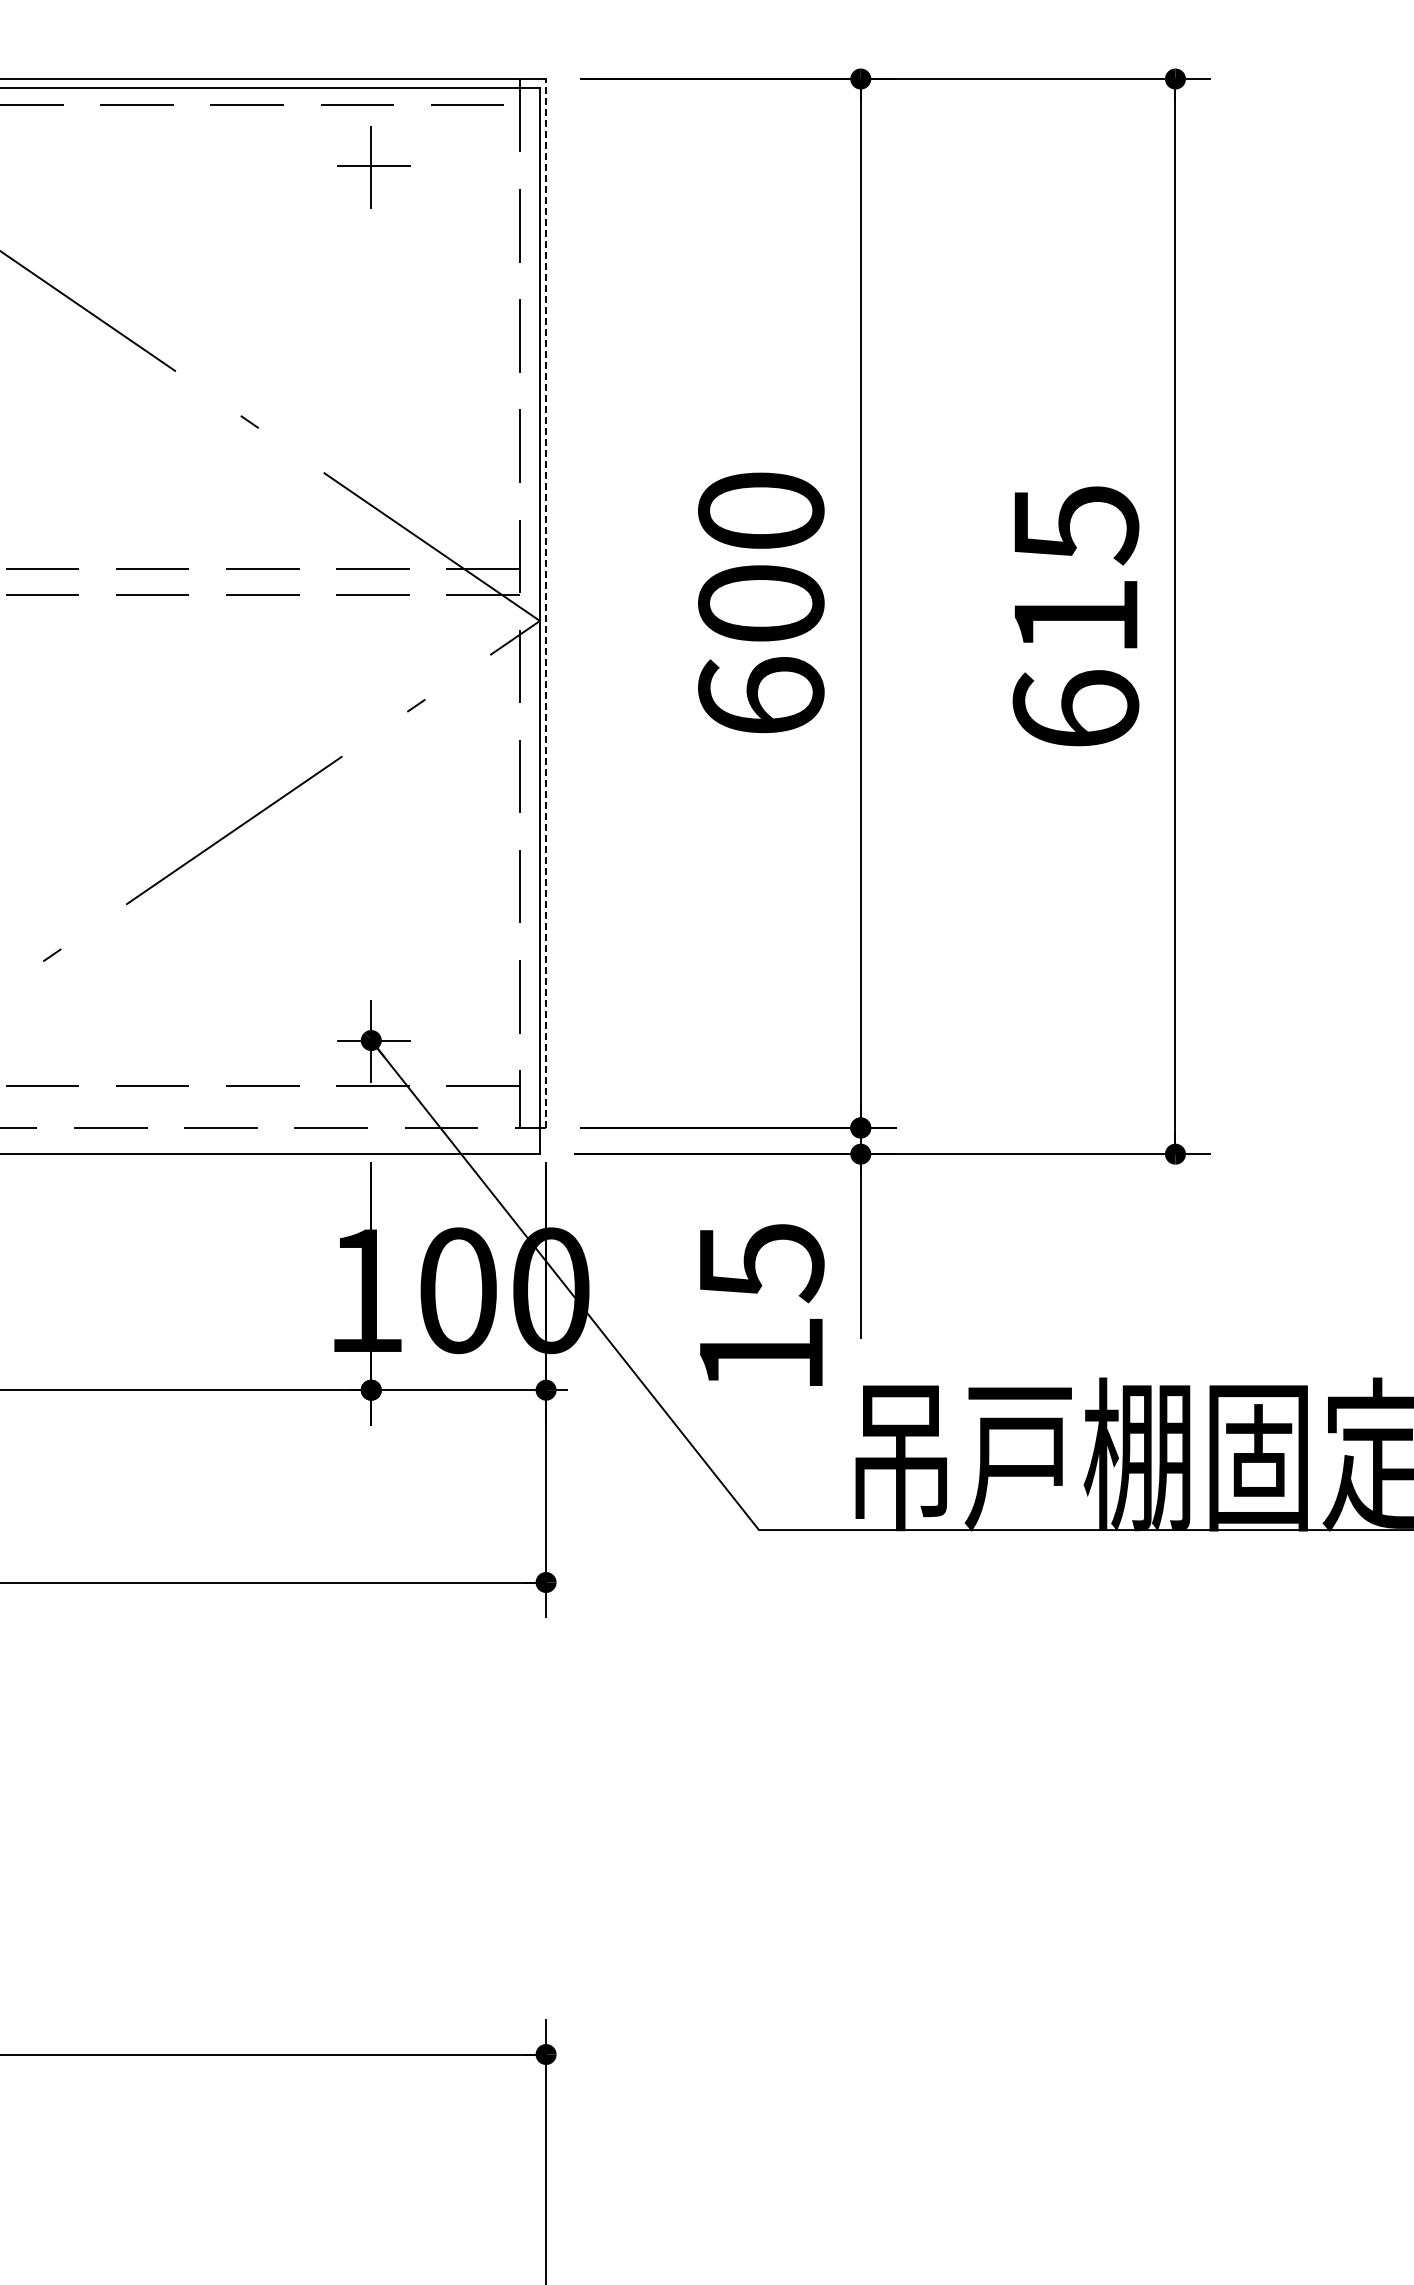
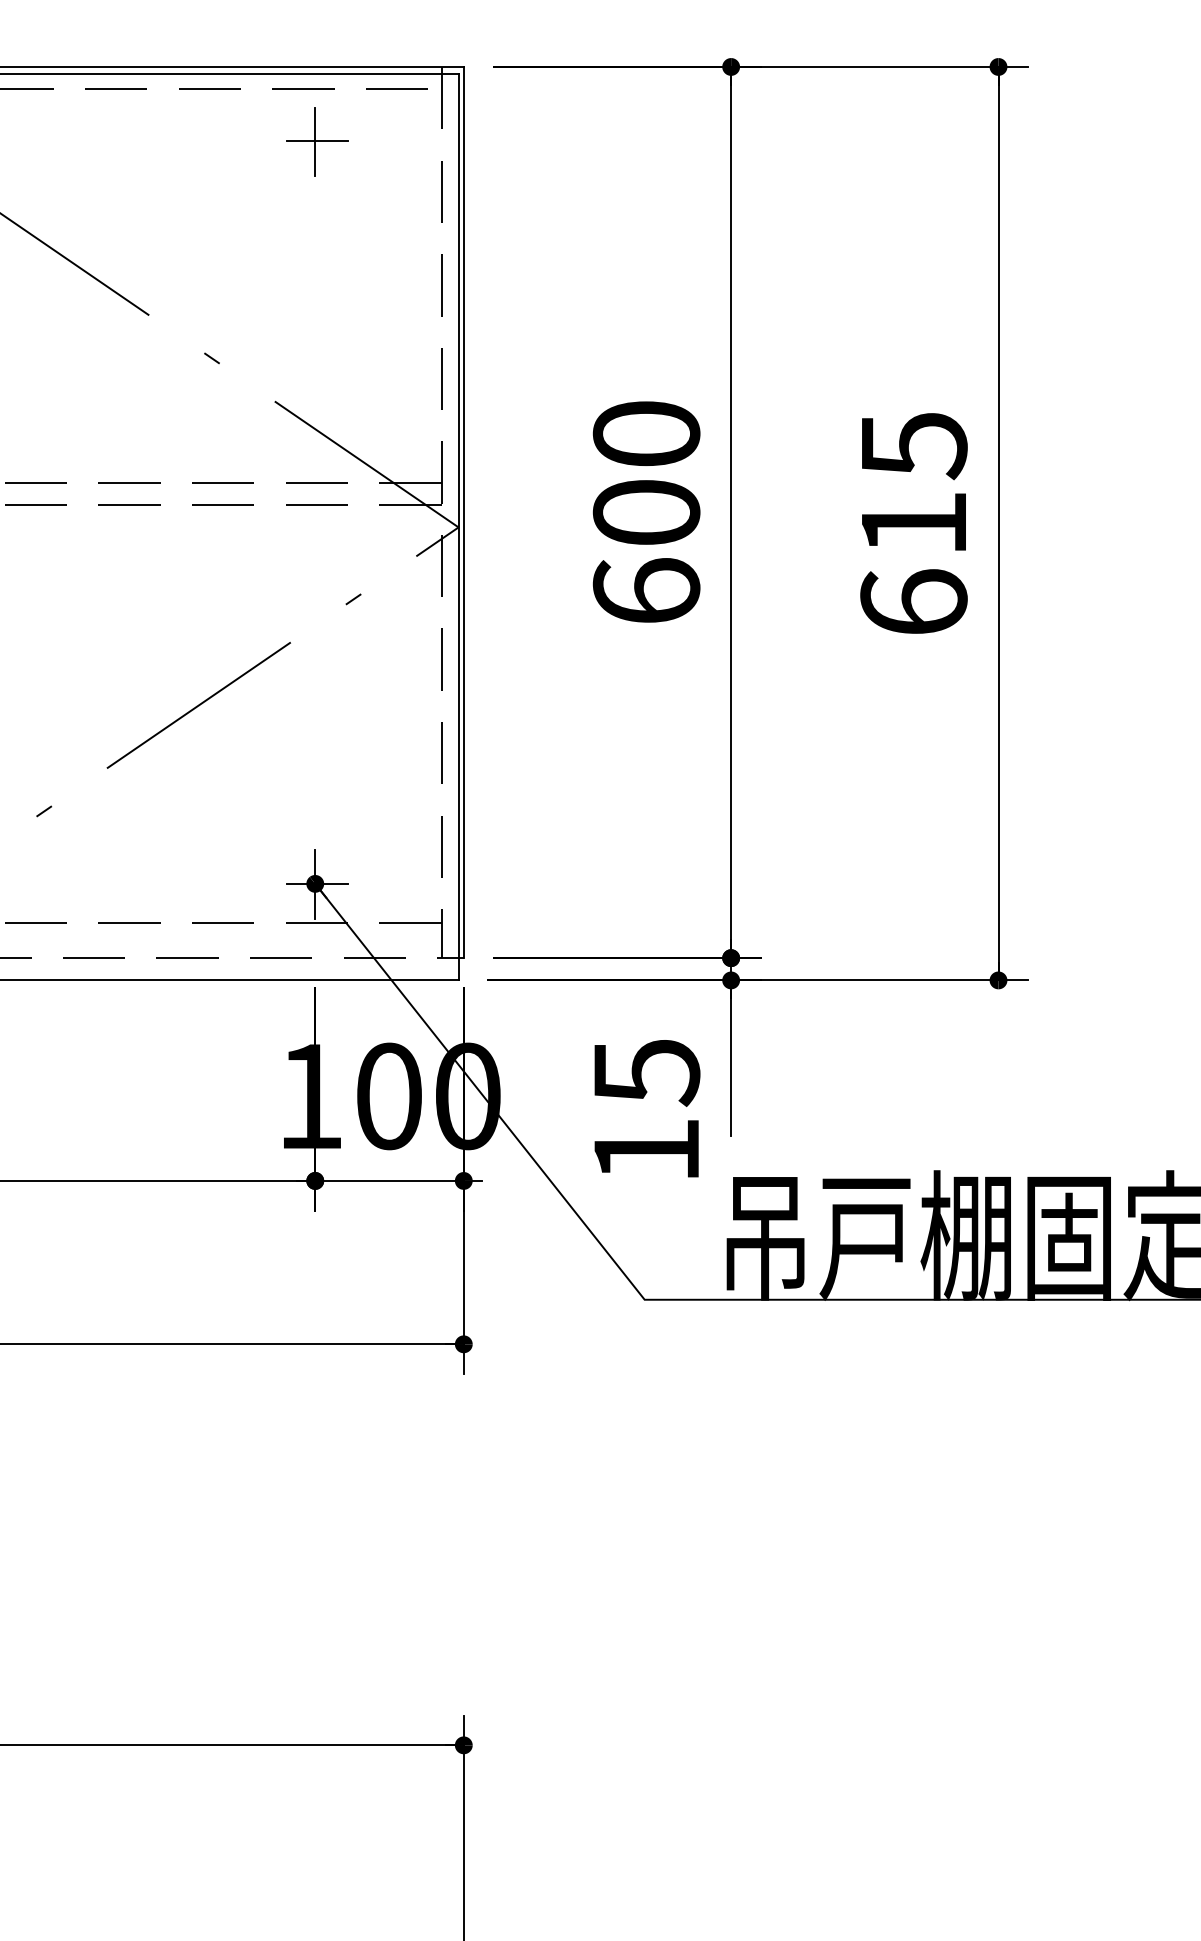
line: (546, 603) -> (464, 512), dashed -> solid

